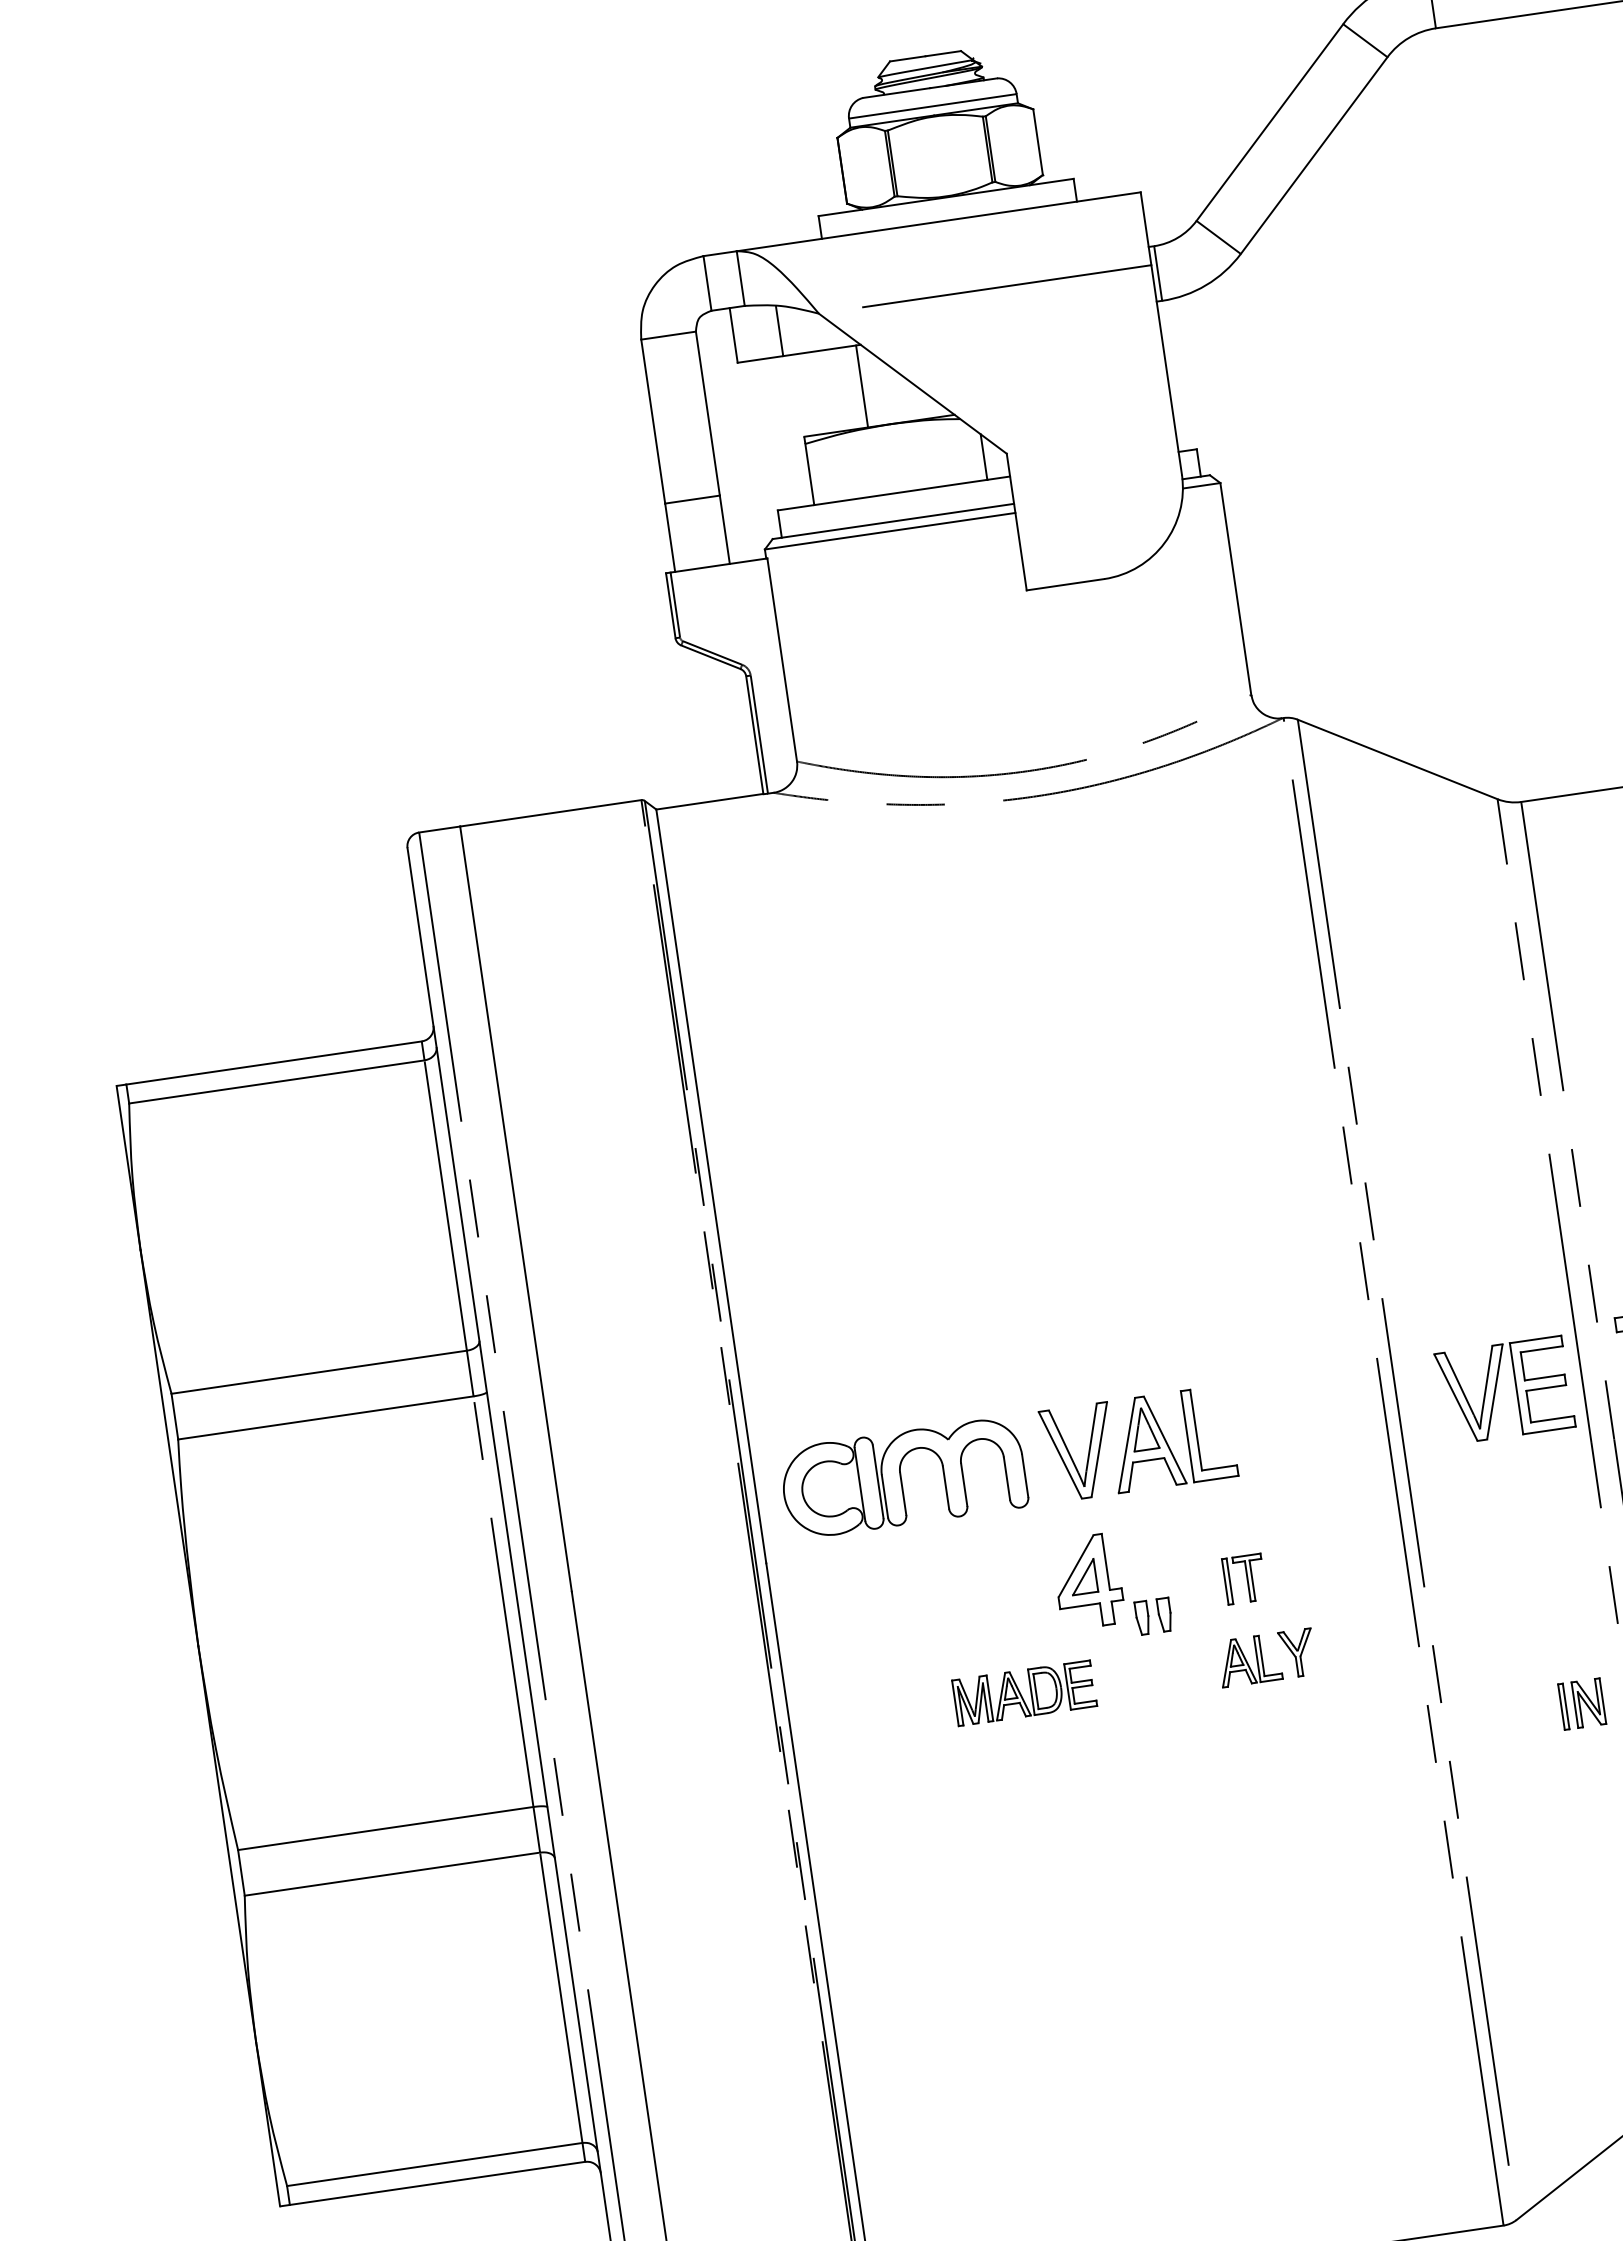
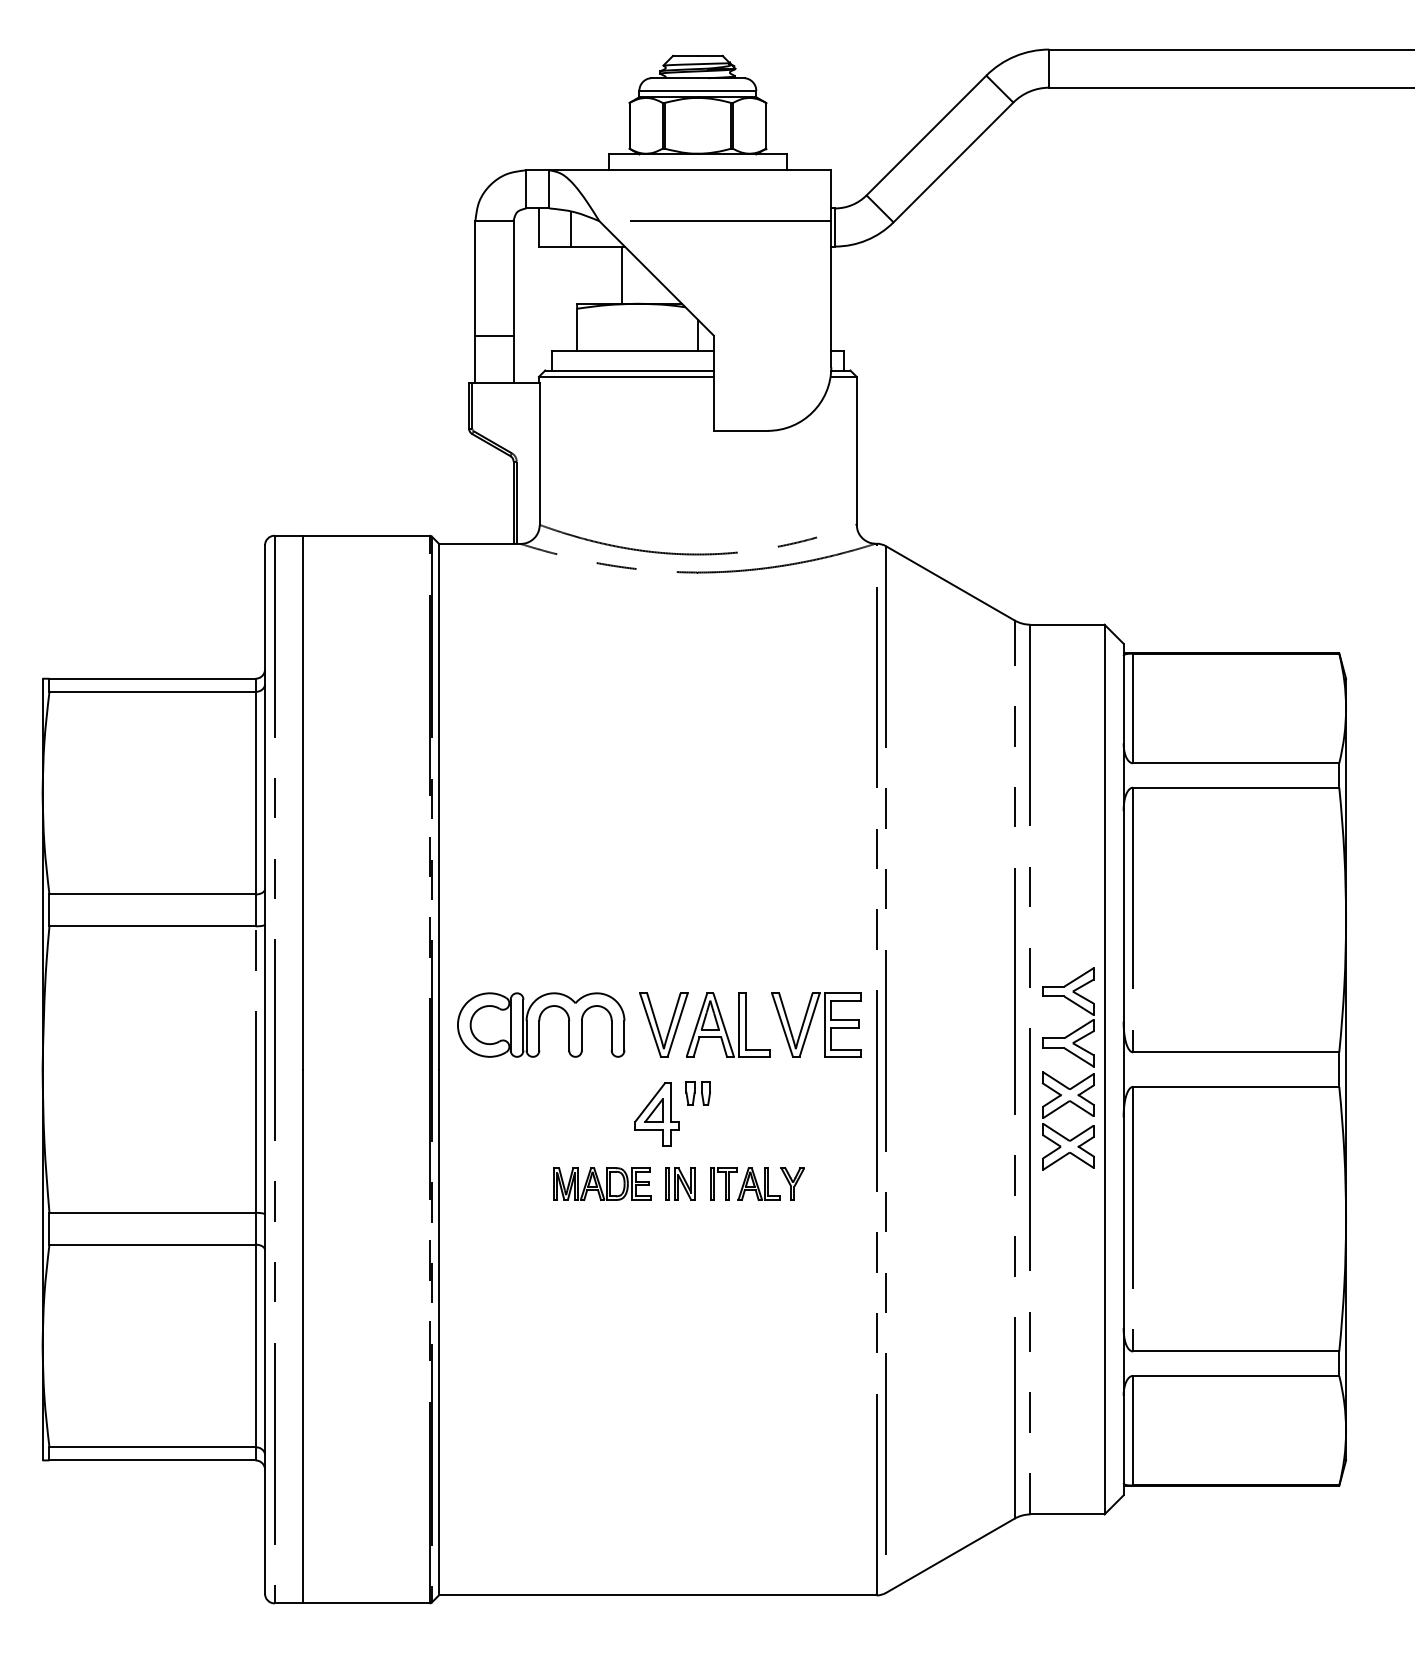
part: (1504, 1389) -> (816, 1024), moved
part: (1243, 1578) -> (723, 1183), moved
part: (1152, 1616) -> (697, 1093), moved
part: (1582, 1703) -> (680, 1183), moved

